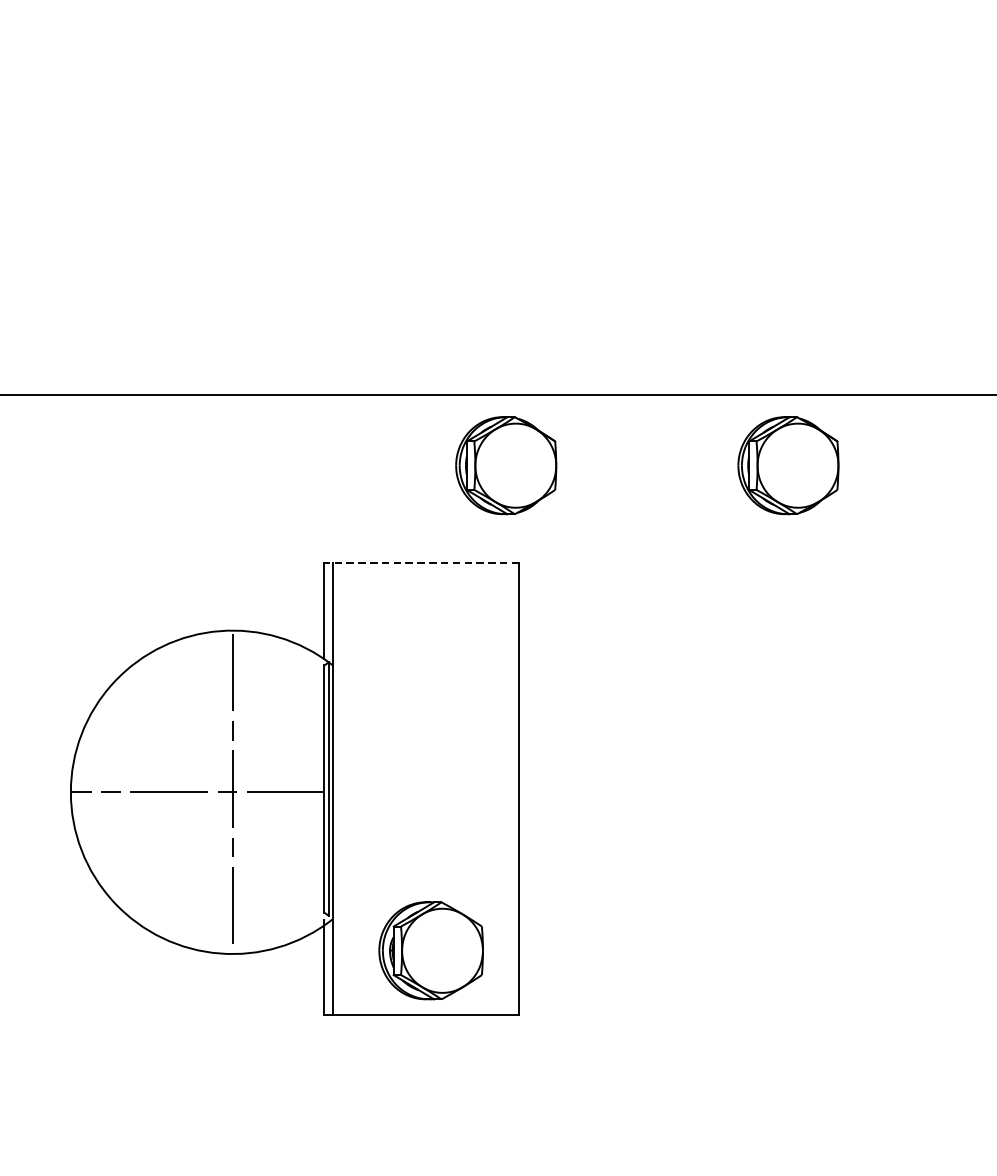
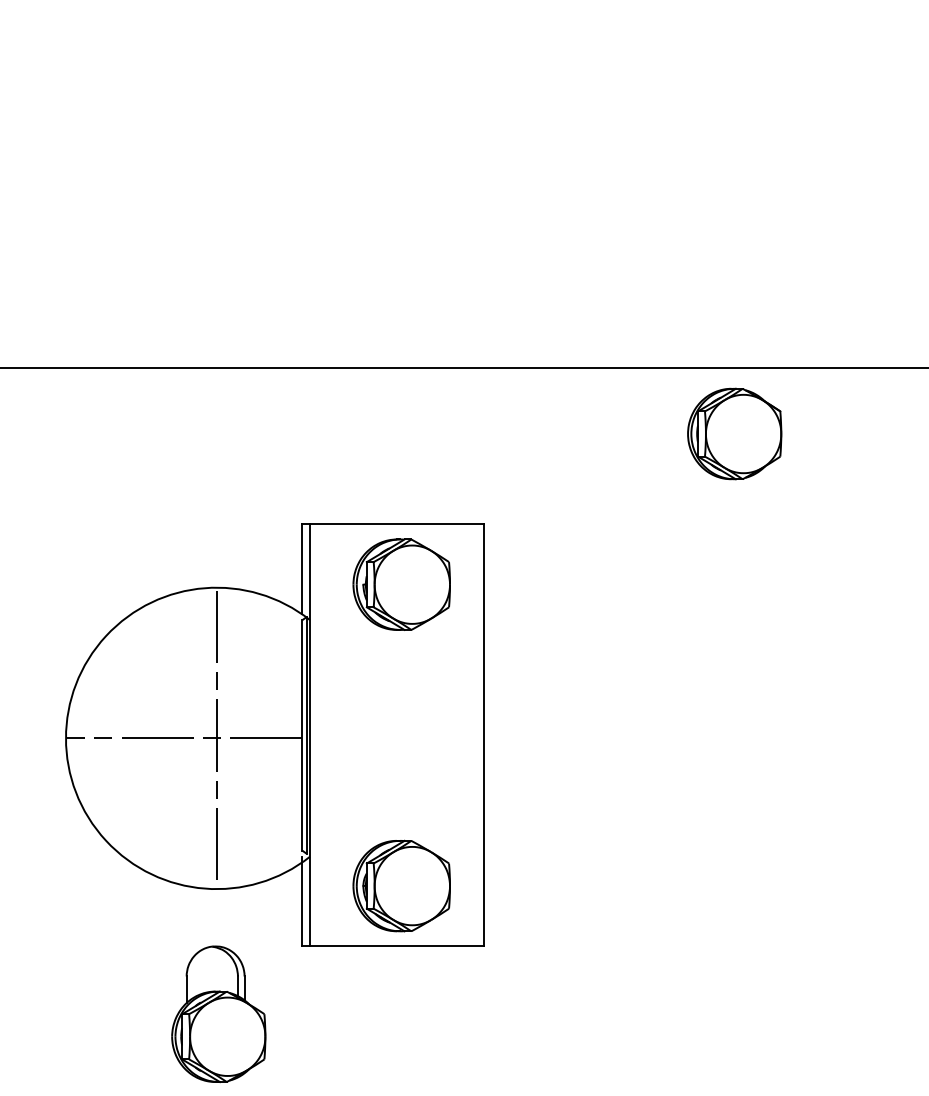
part: (506, 465) -> (471, 433), removed
line: (421, 562) -> (392, 524), dashed -> solid
part: (430, 627) -> (401, 584), added
part: (234, 1087) -> (218, 1013), added

